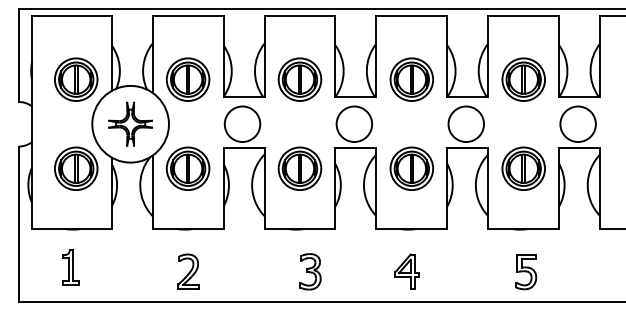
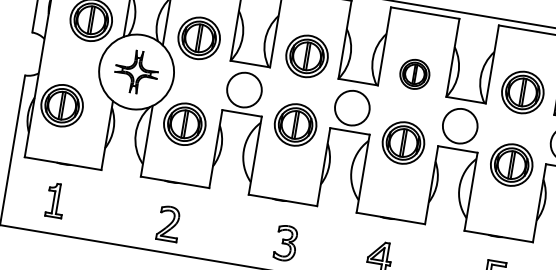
part: (411, 79) -> (414, 74), size x0.7
part: (76, 168) -> (62, 105), moved
part: (299, 168) -> (295, 124), moved
part: (411, 168) -> (403, 142), moved
part: (523, 168) -> (511, 164), moved

